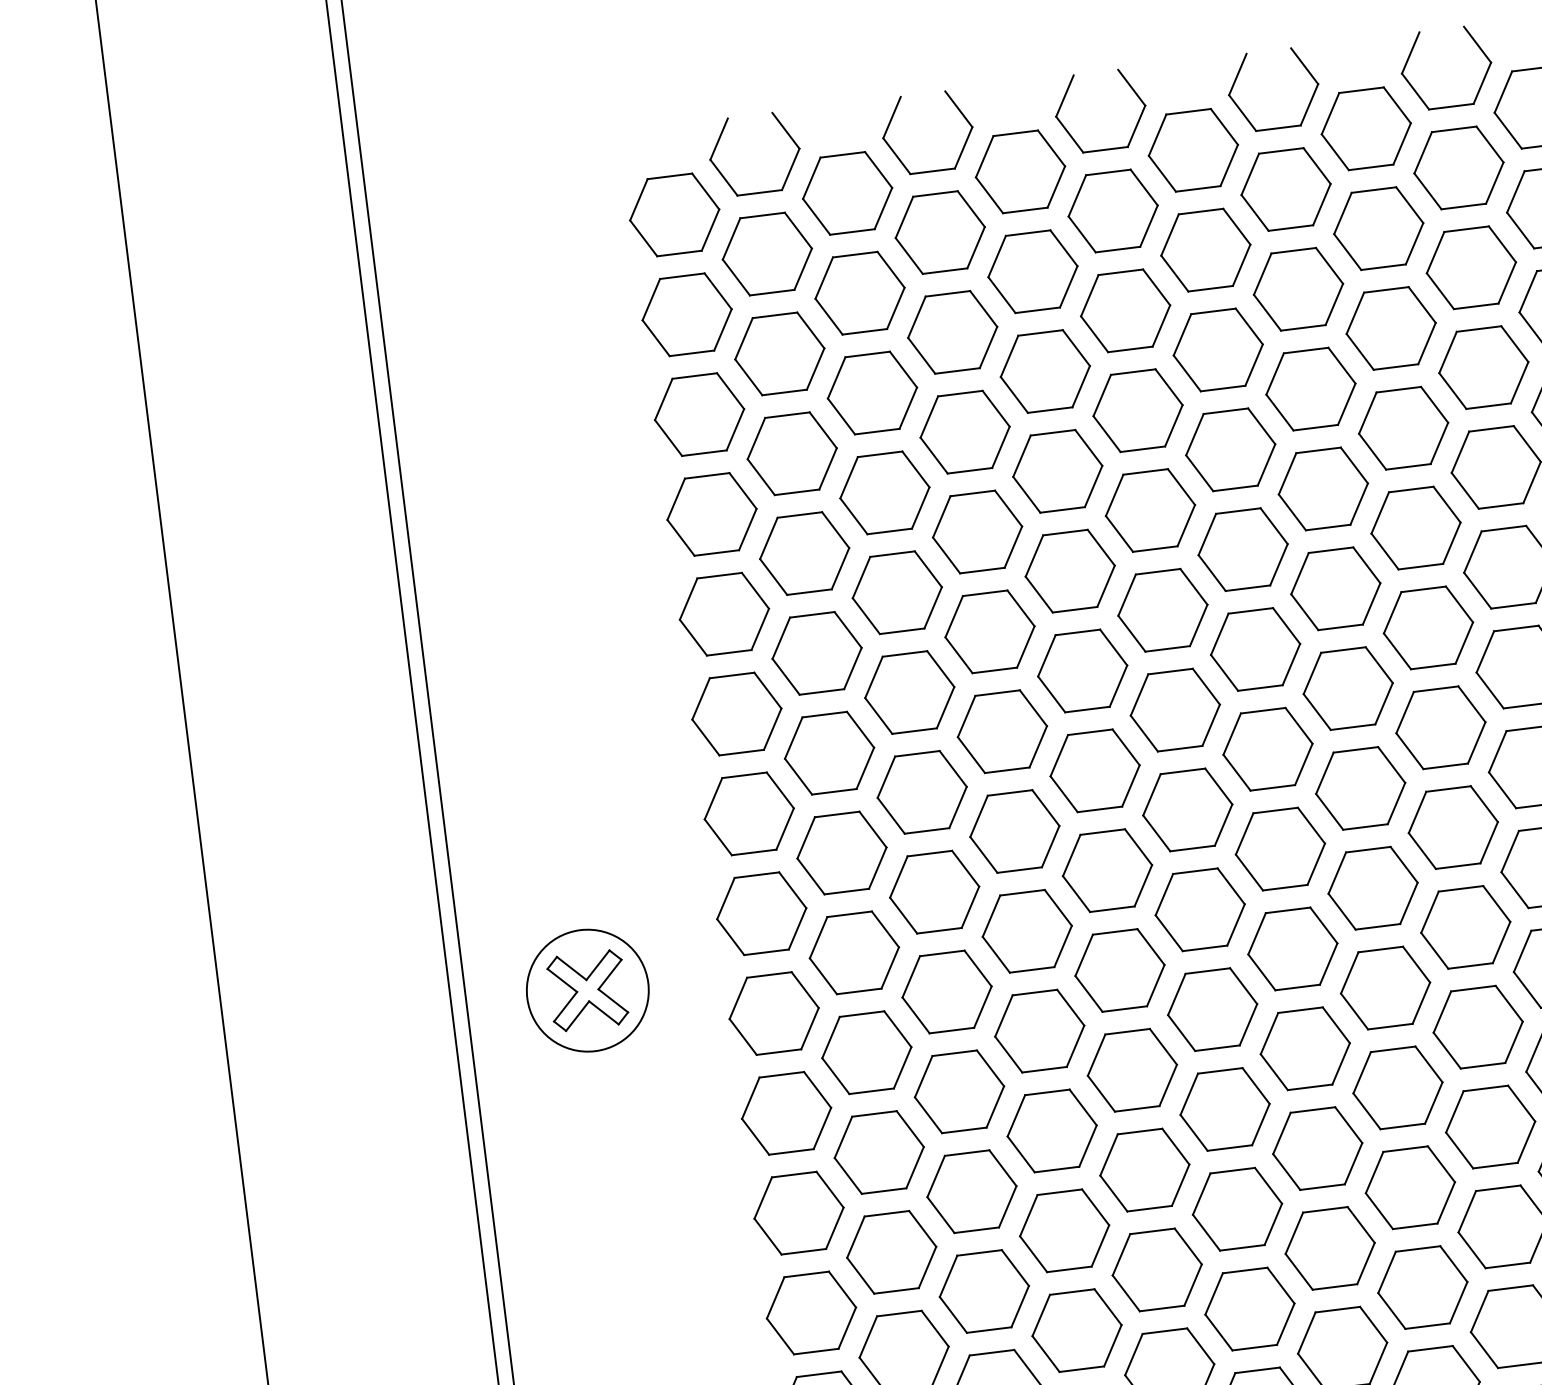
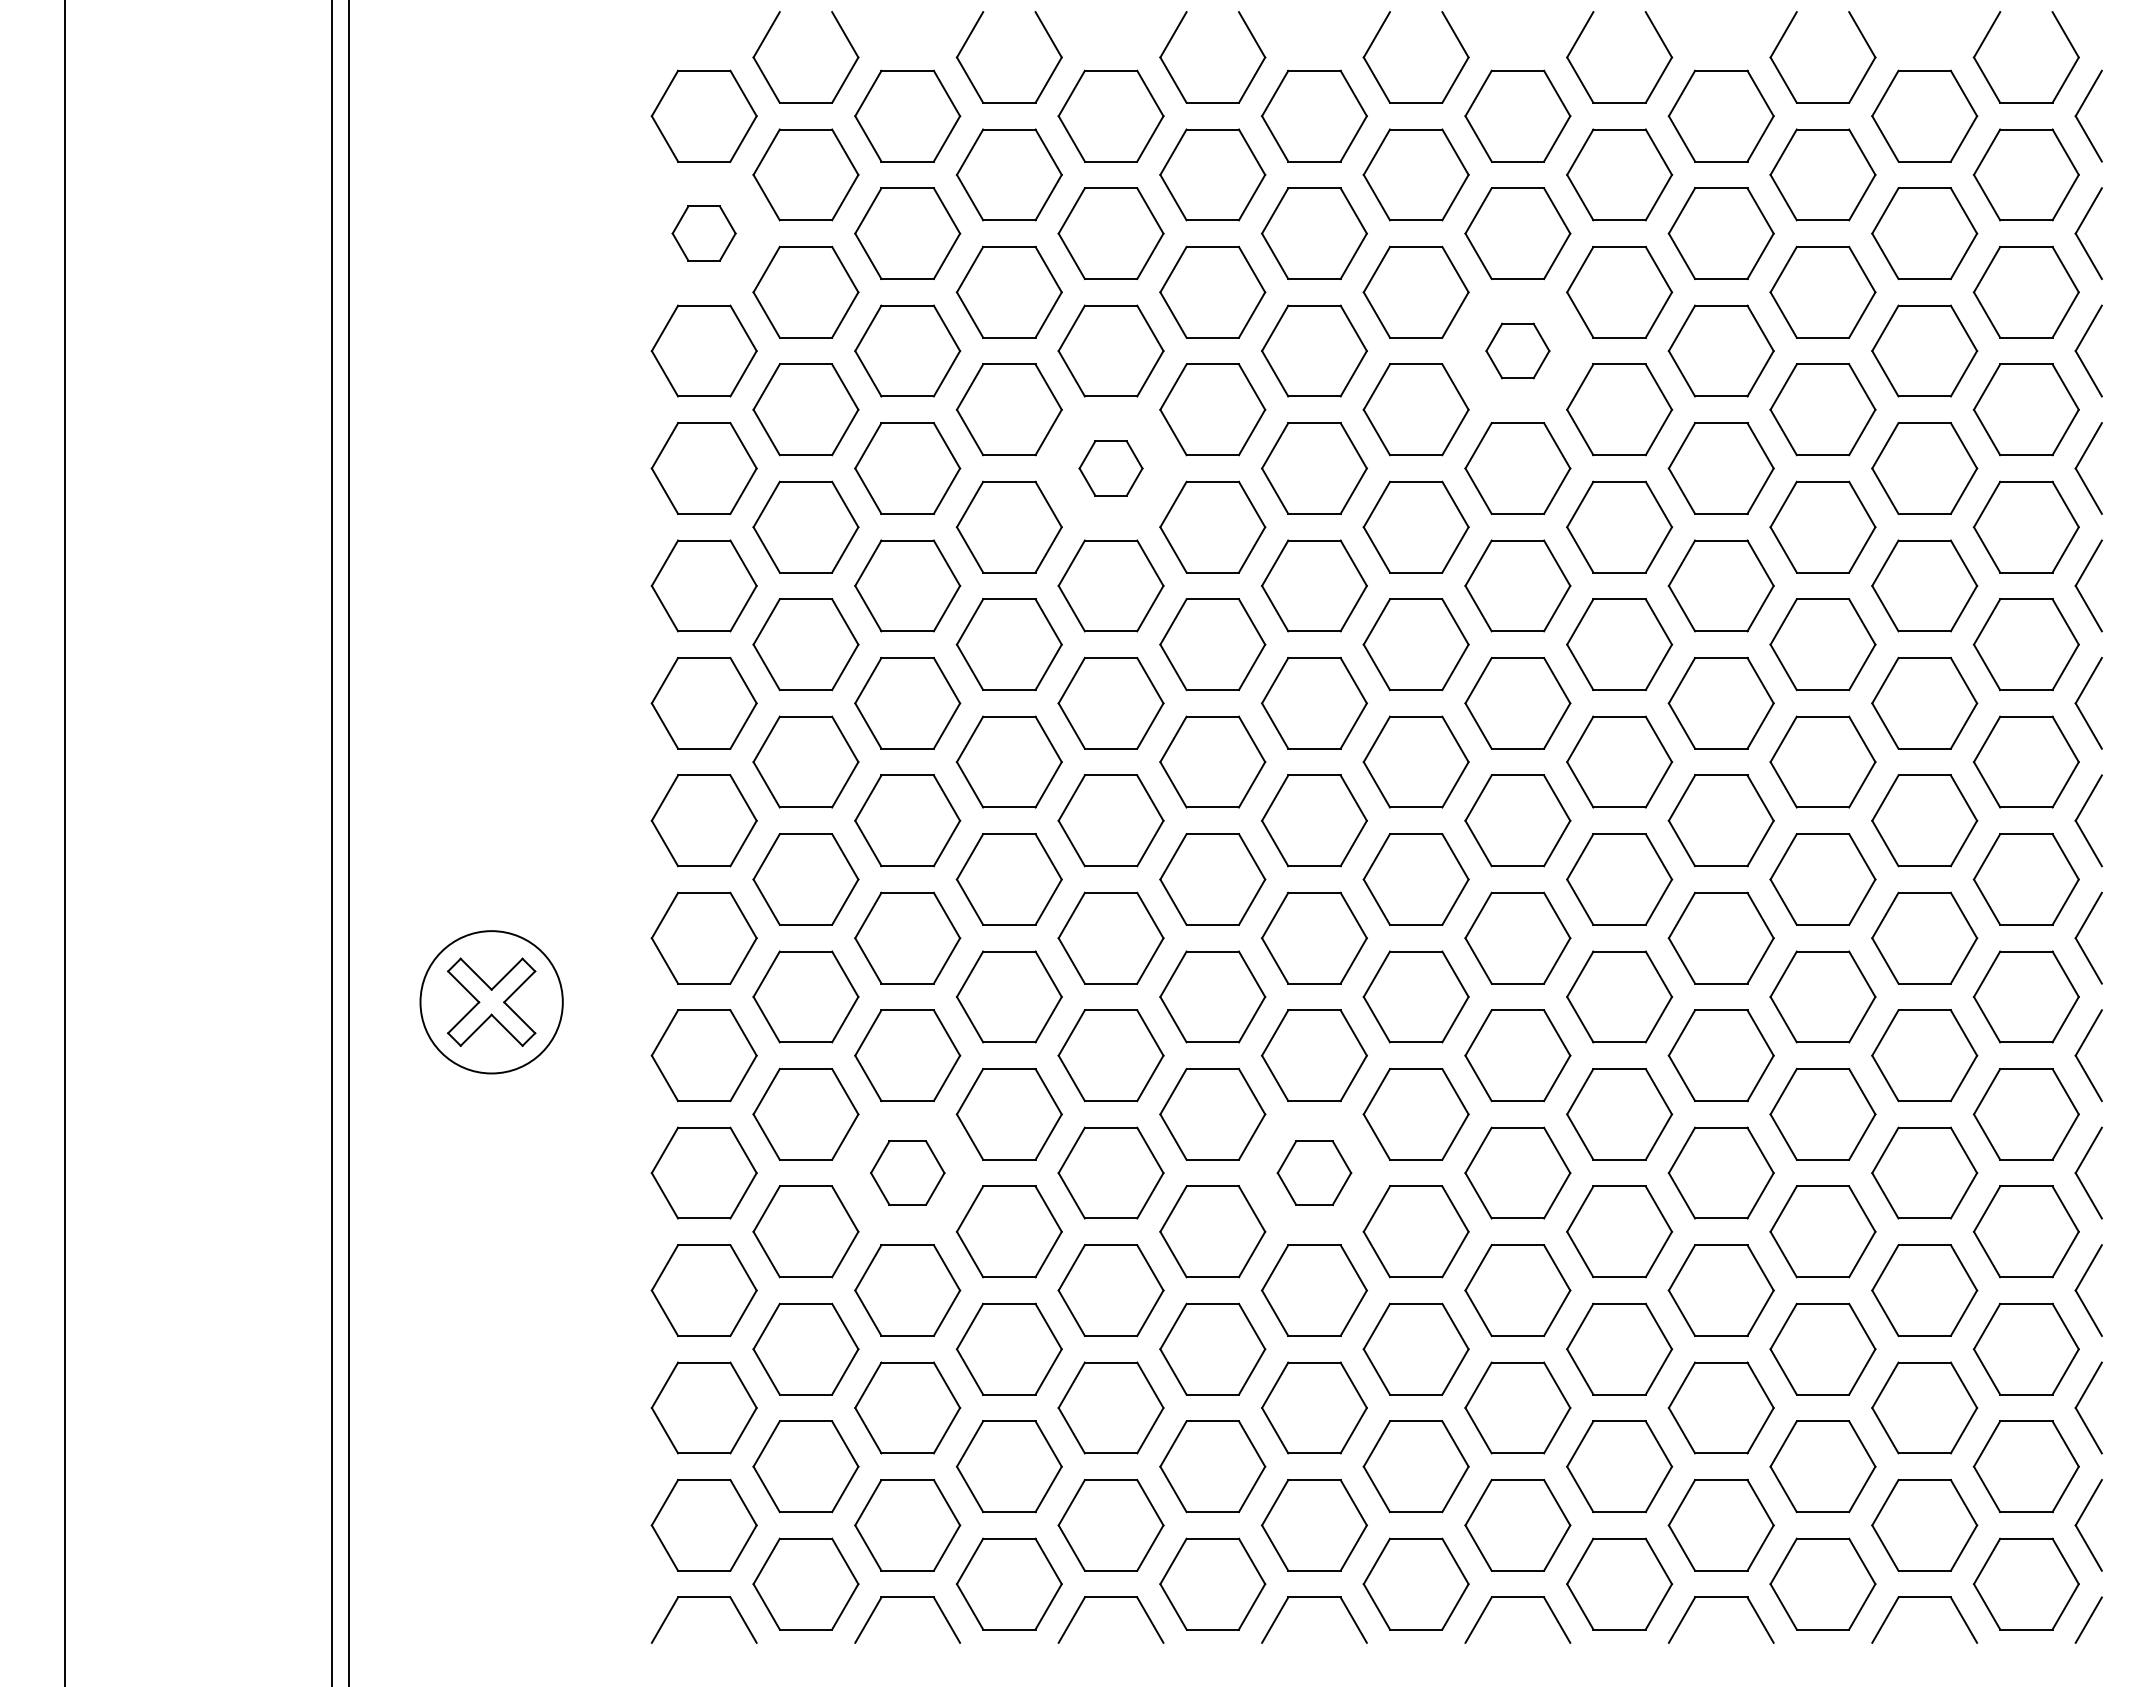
part: (686, 314) -> (703, 233), size x0.6
part: (1390, 328) -> (1517, 350), size x0.6
part: (1057, 471) -> (1110, 468), size x0.6
part: (1305, 1048) -> (1314, 1172), size x0.7
part: (959, 1091) -> (907, 1172), size x0.7

